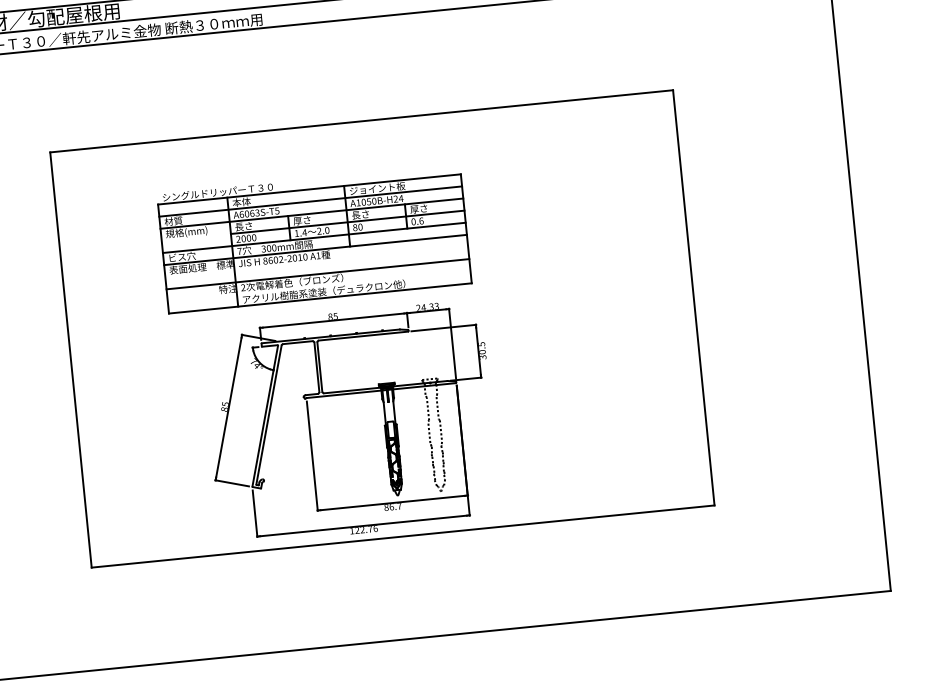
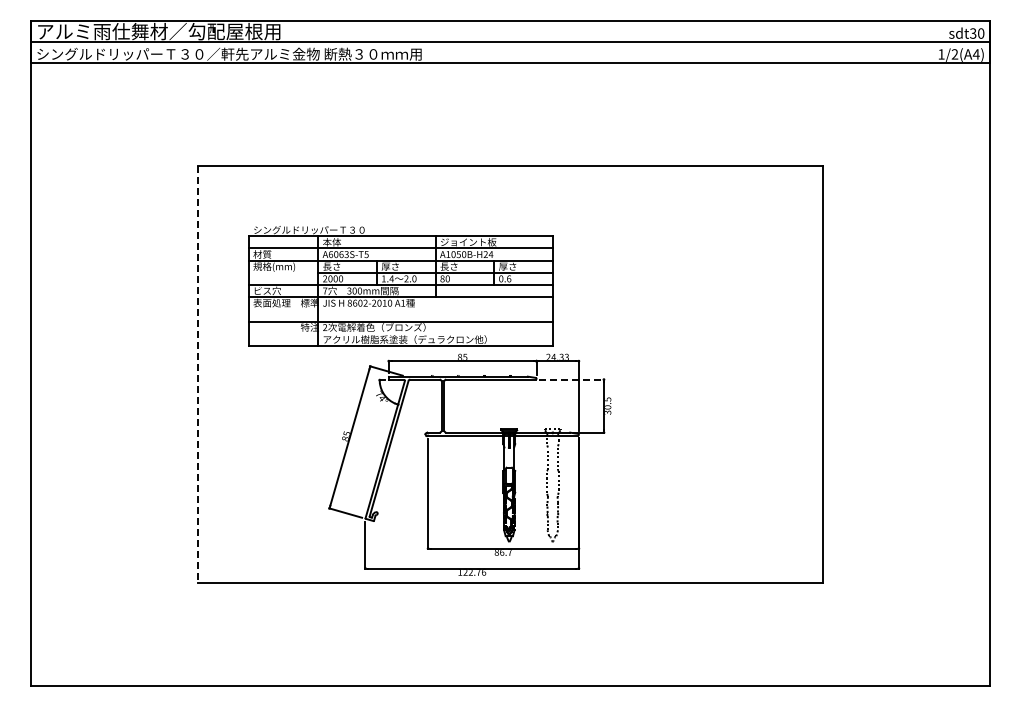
part: (314, 239) -> (400, 286), moved
line: (444, 327) -> (572, 379), solid -> dashed
line: (70, 360) -> (197, 374), solid -> dashed

